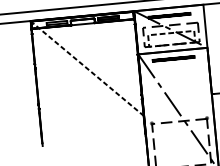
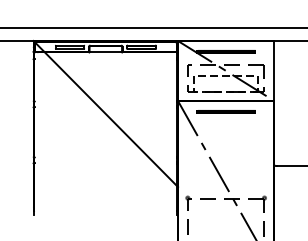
line: (87, 68) -> (105, 114), dashed -> solid

